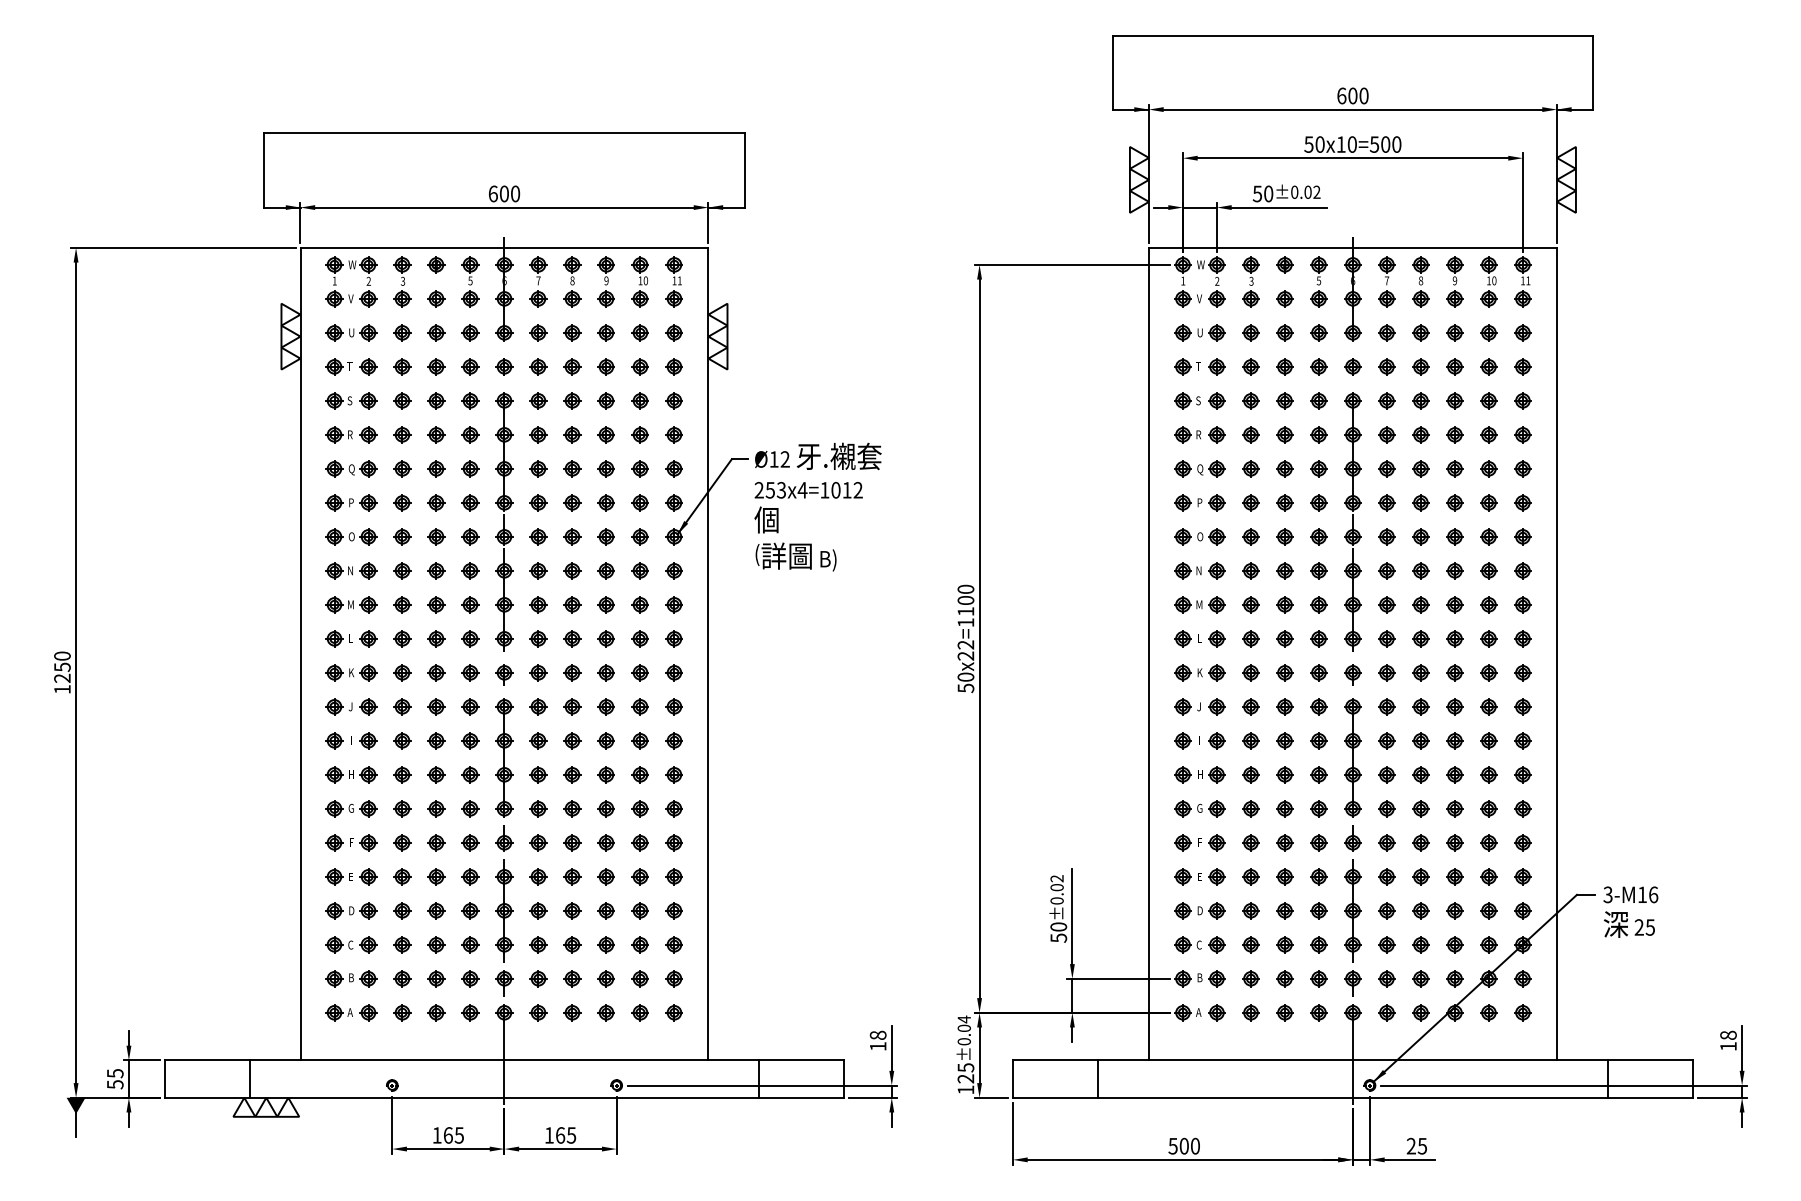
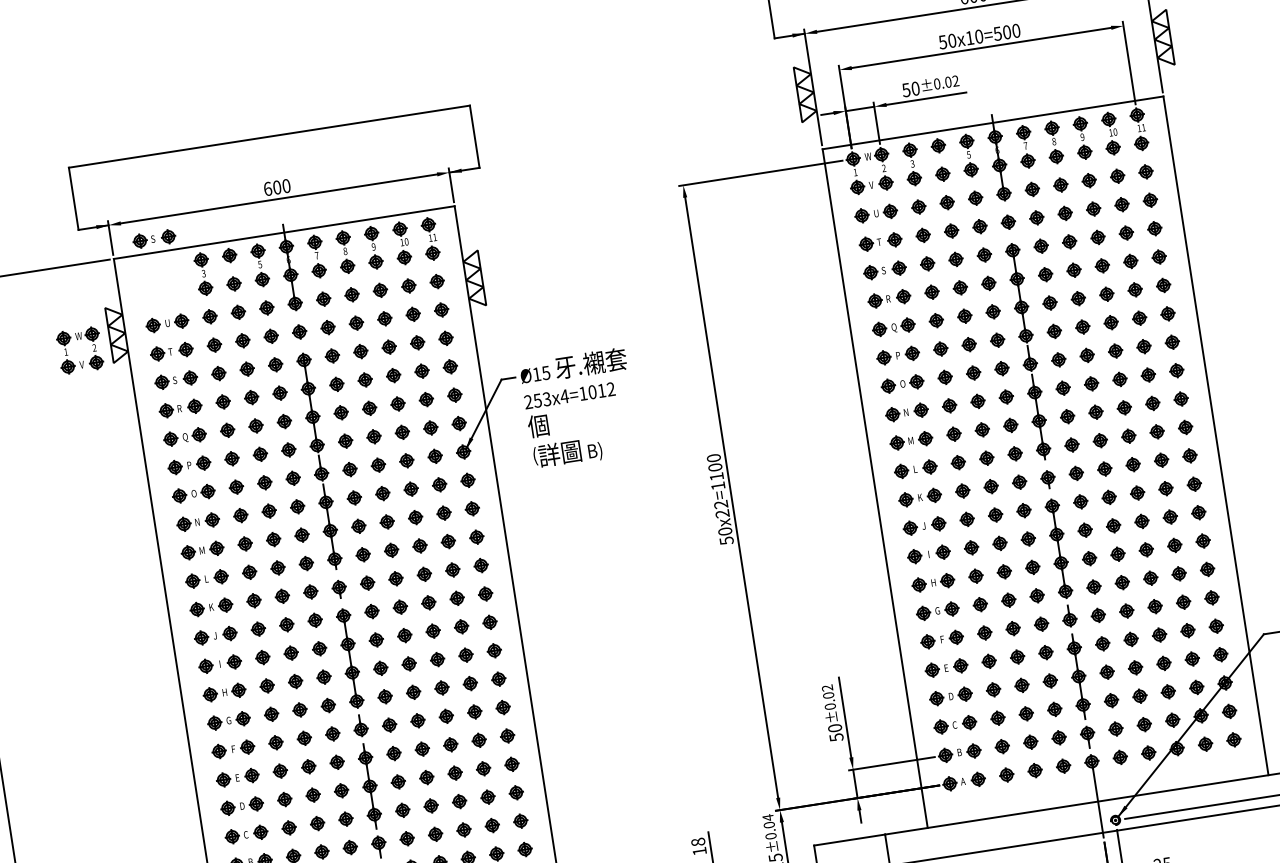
part: (351, 231) -> (154, 238), added
part: (350, 269) -> (77, 340), moved
text: (784, 459) -> (545, 373), Ø12 -> Ø15

